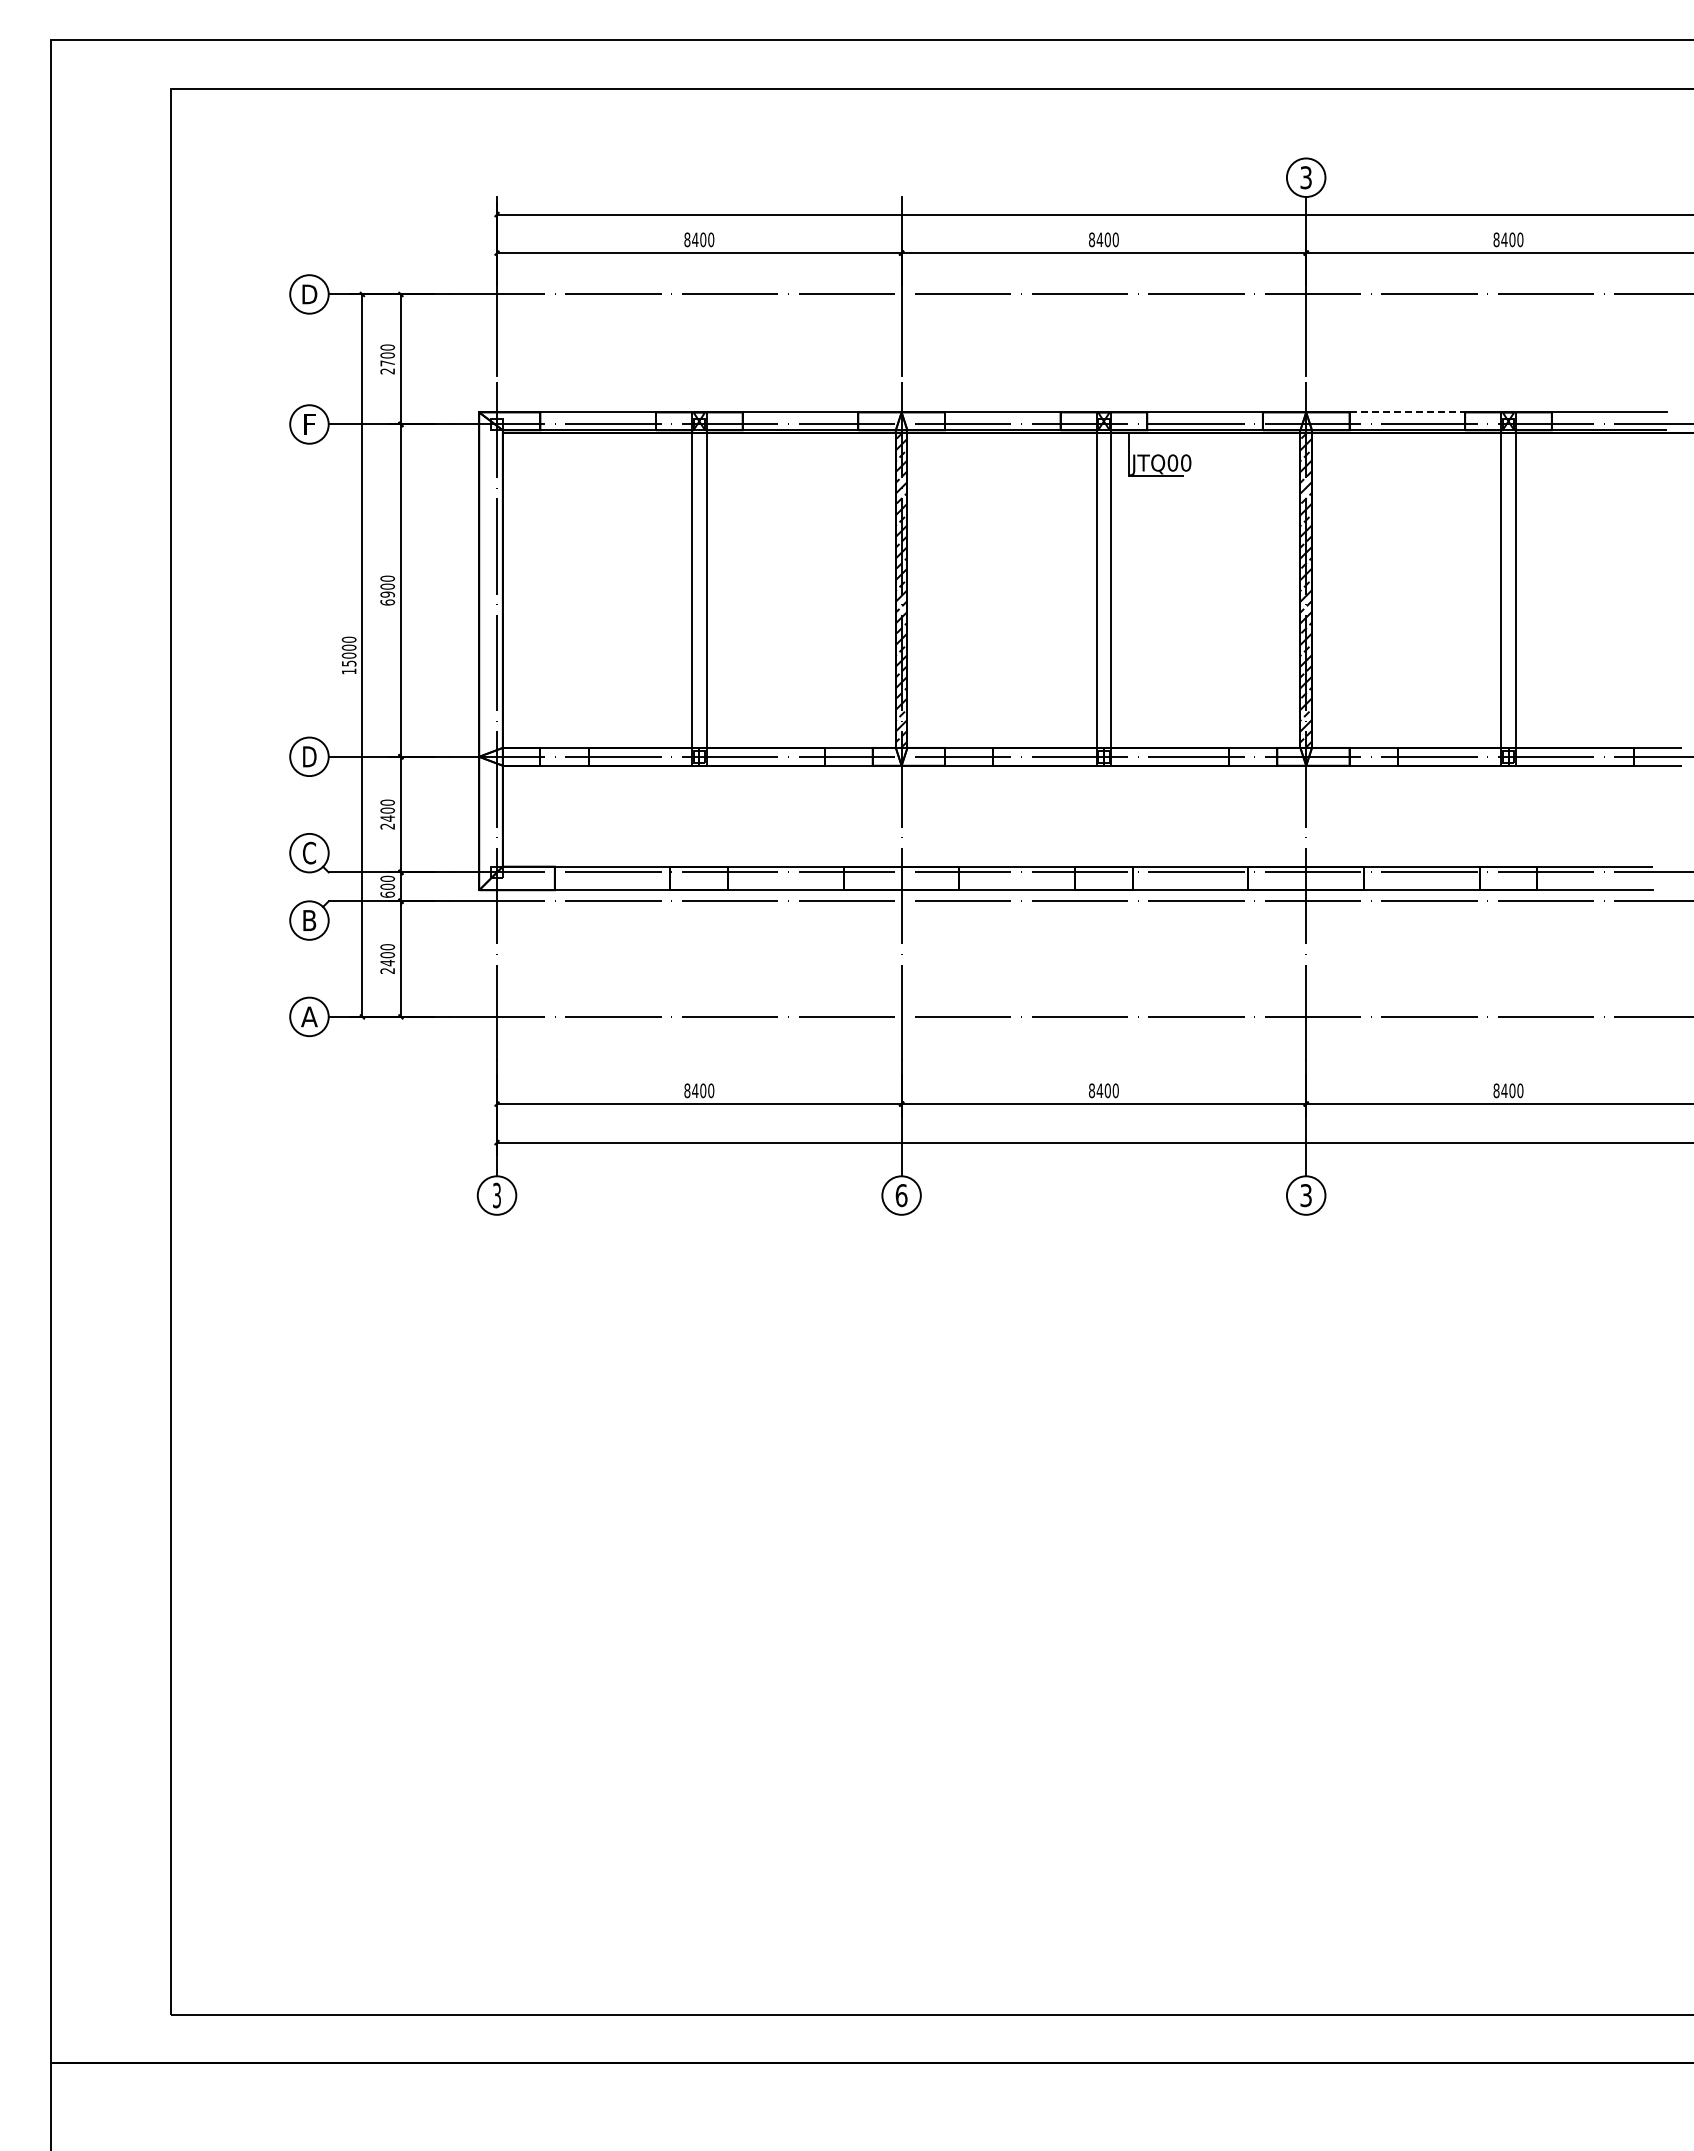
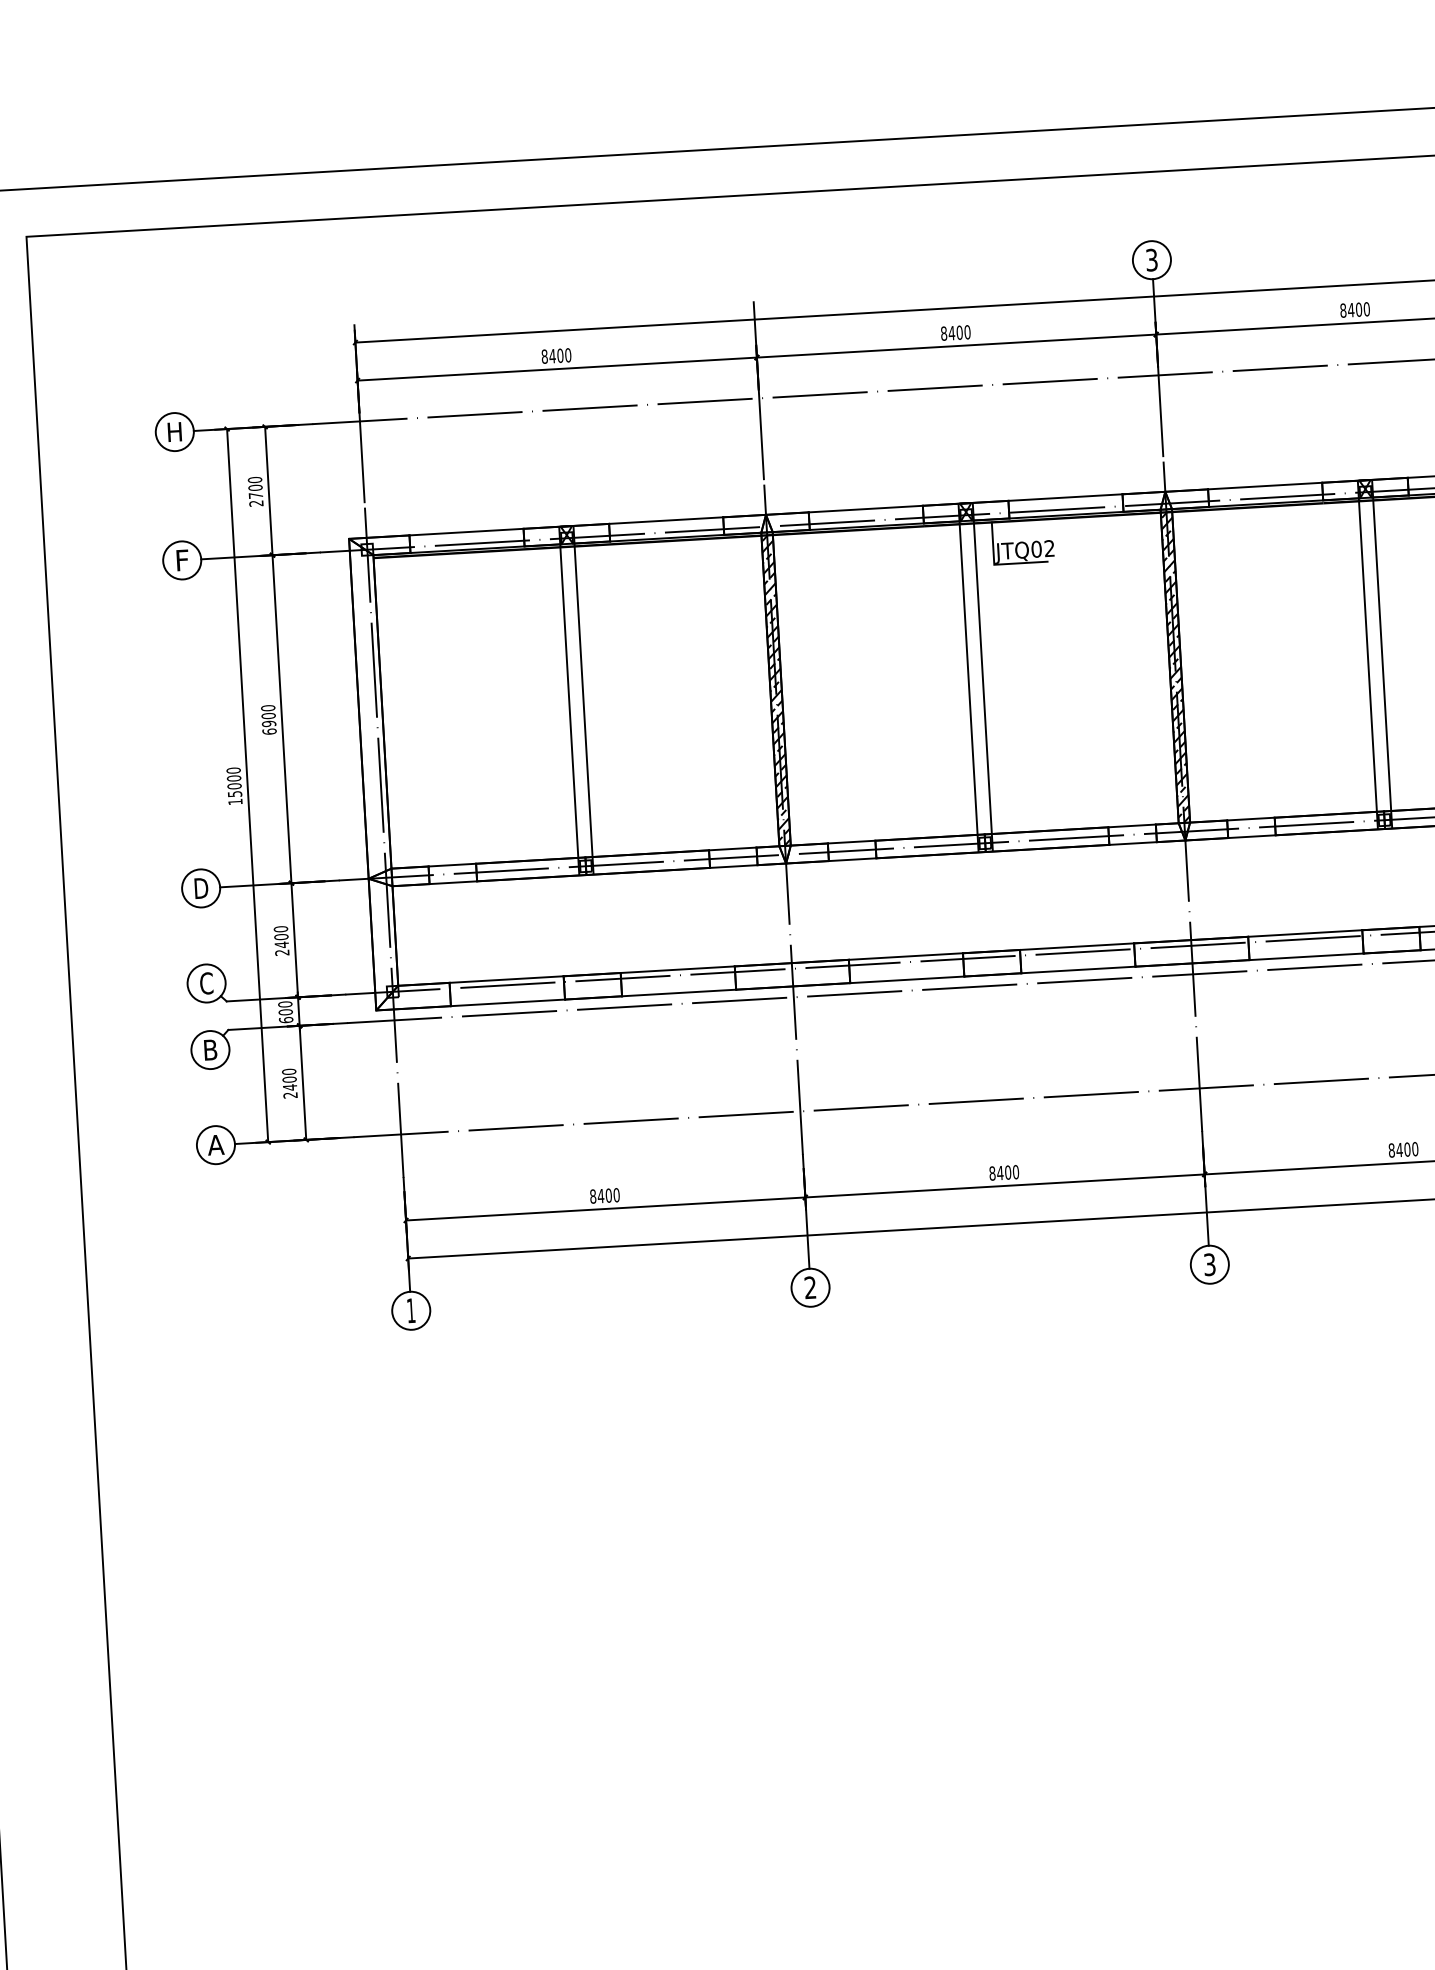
text: (309, 294) -> (174, 432), D -> H
line: (1407, 412) -> (1265, 486), dashed -> solid
text: (1186, 462) -> (1049, 548), JTQ00 -> JTQ02
text: (496, 1195) -> (410, 1310), 3 -> 1
text: (901, 1195) -> (810, 1287), 6 -> 2

